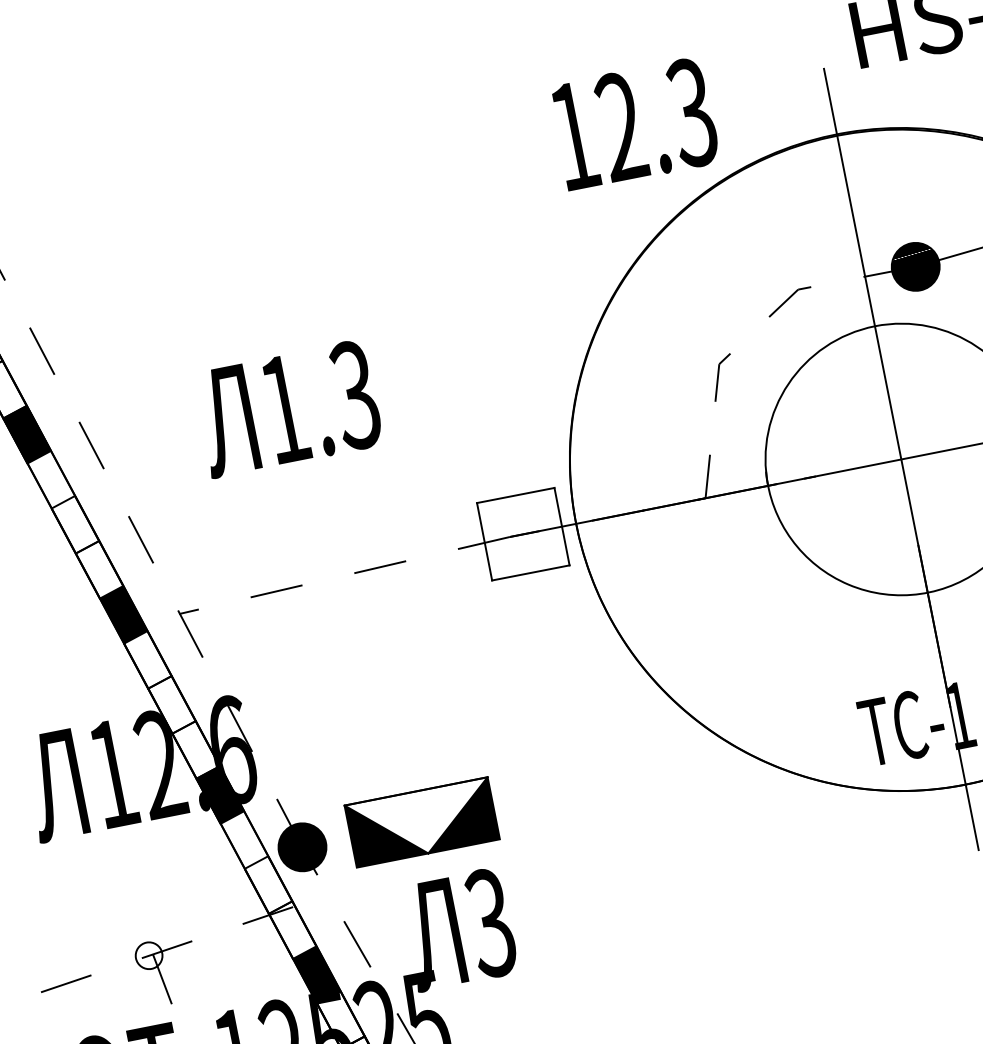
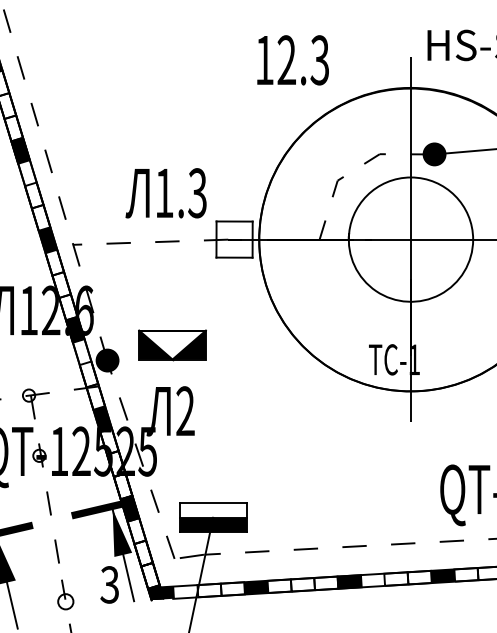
text: (633, 124) -> (292, 60), moved
text: (286, 409) -> (165, 193), moved
part: (422, 823) -> (172, 345), moved
text: (491, 923) -> (185, 411), 3 -> 2

